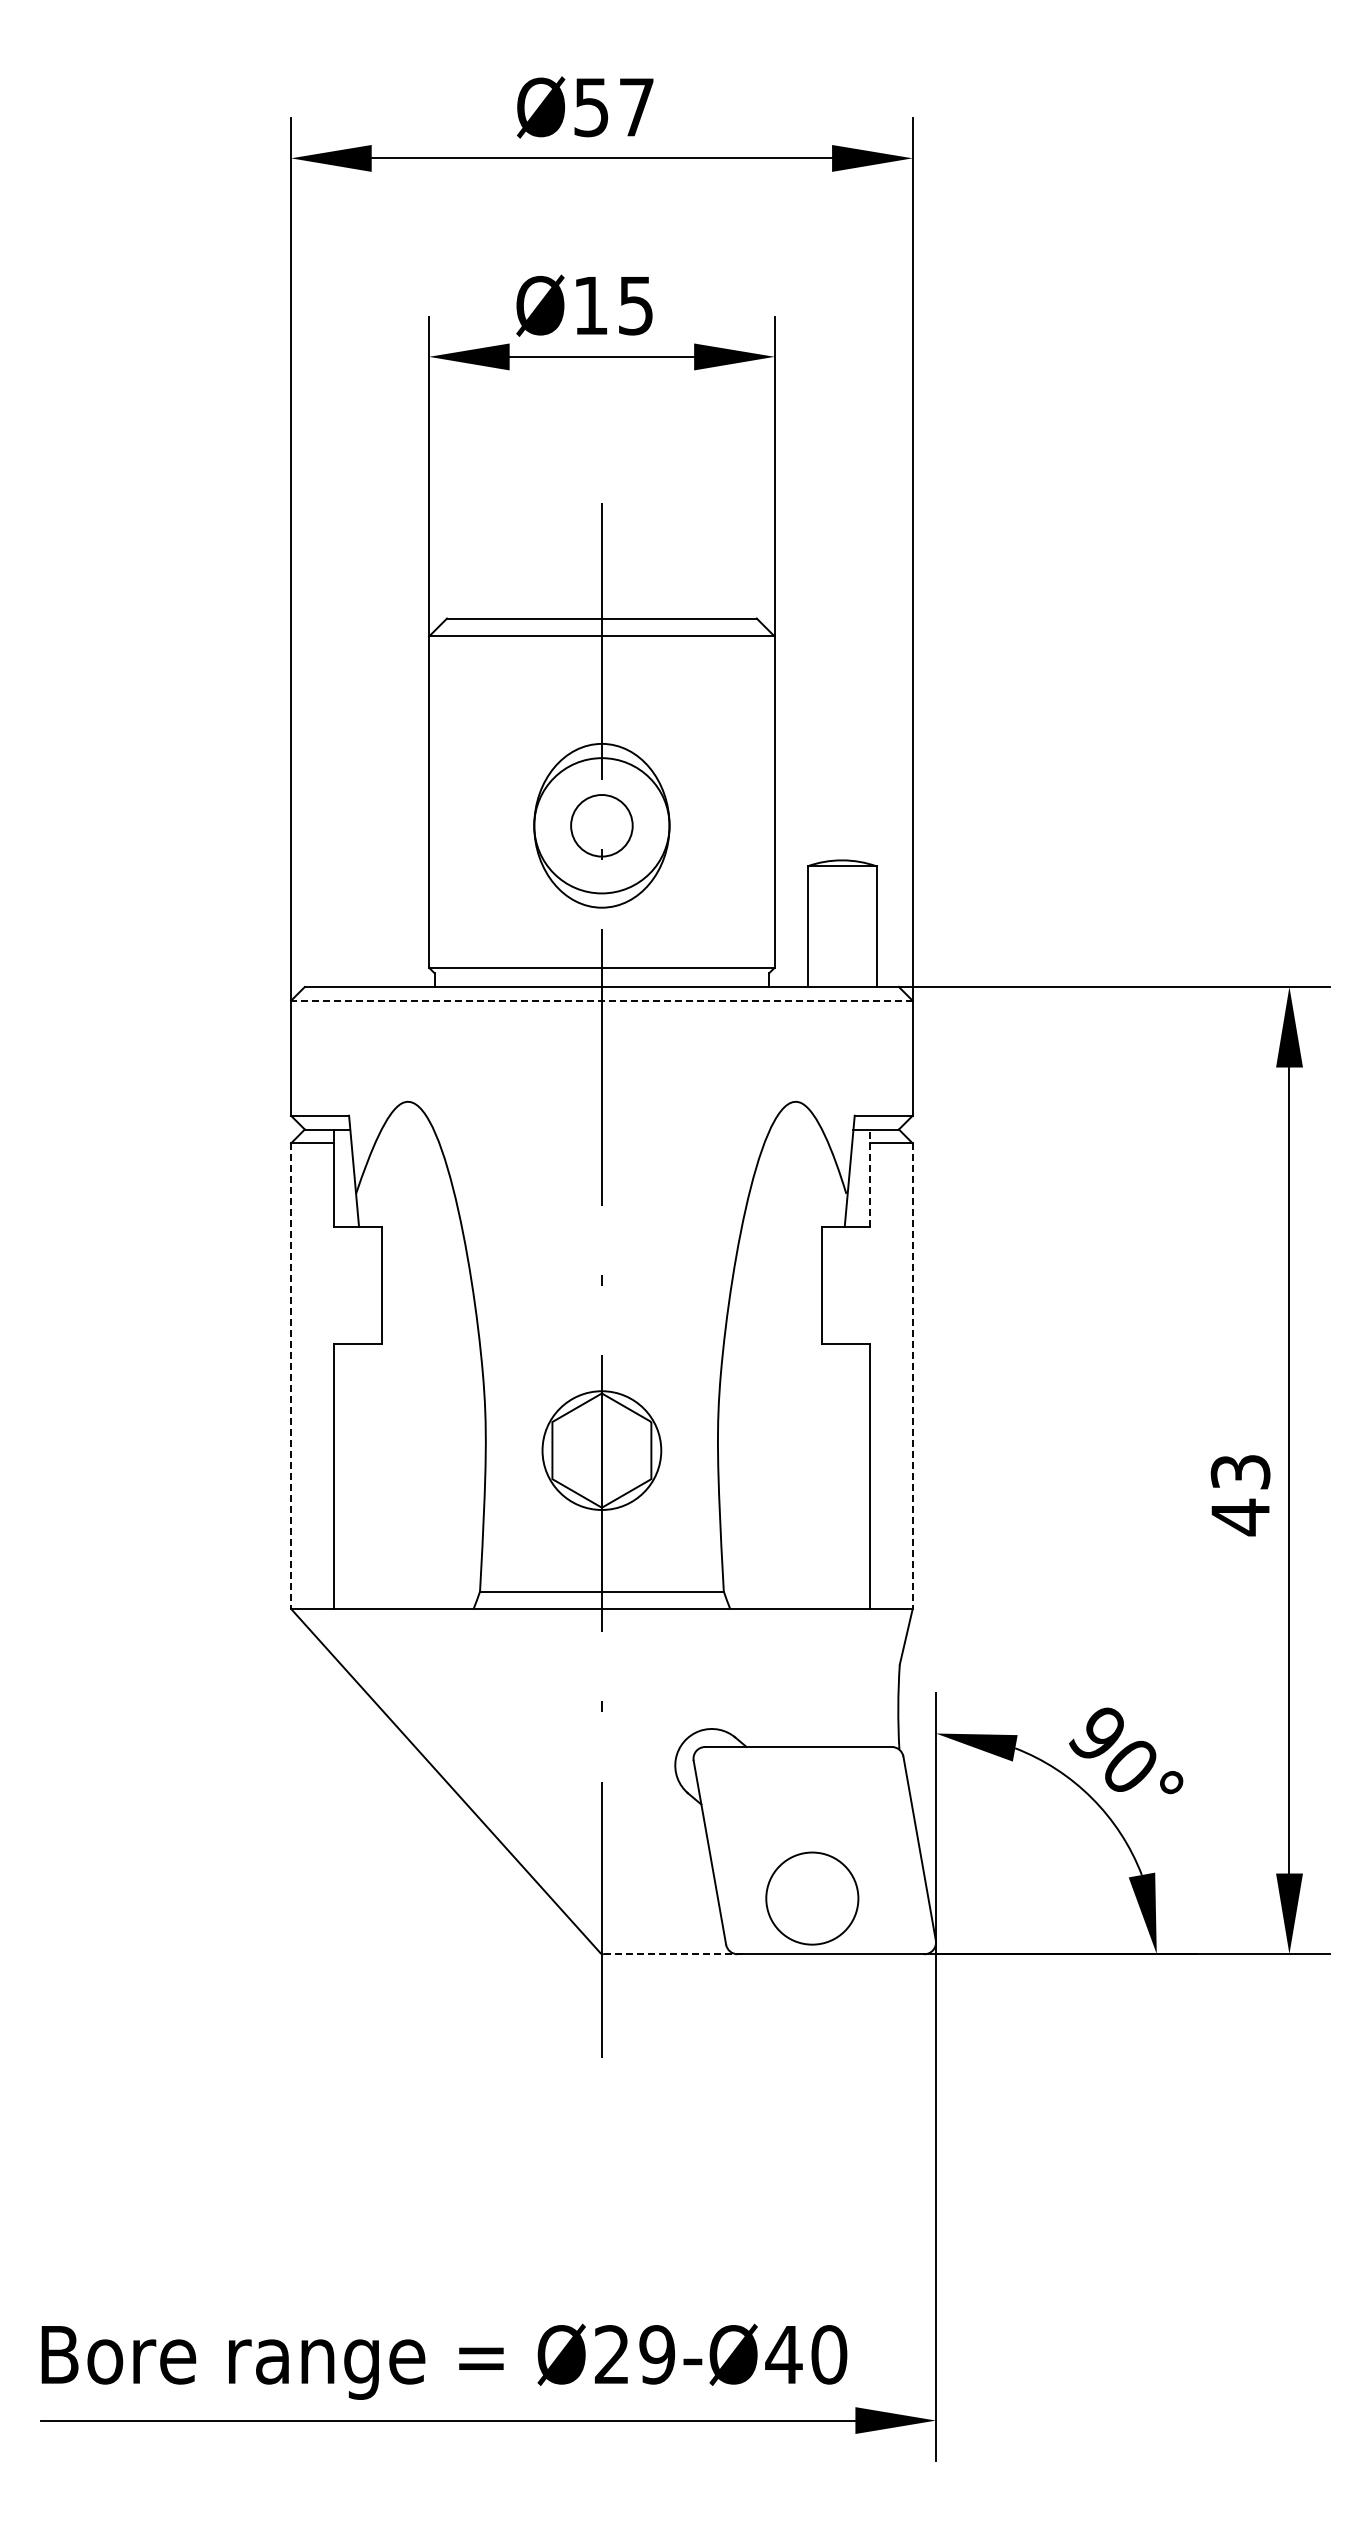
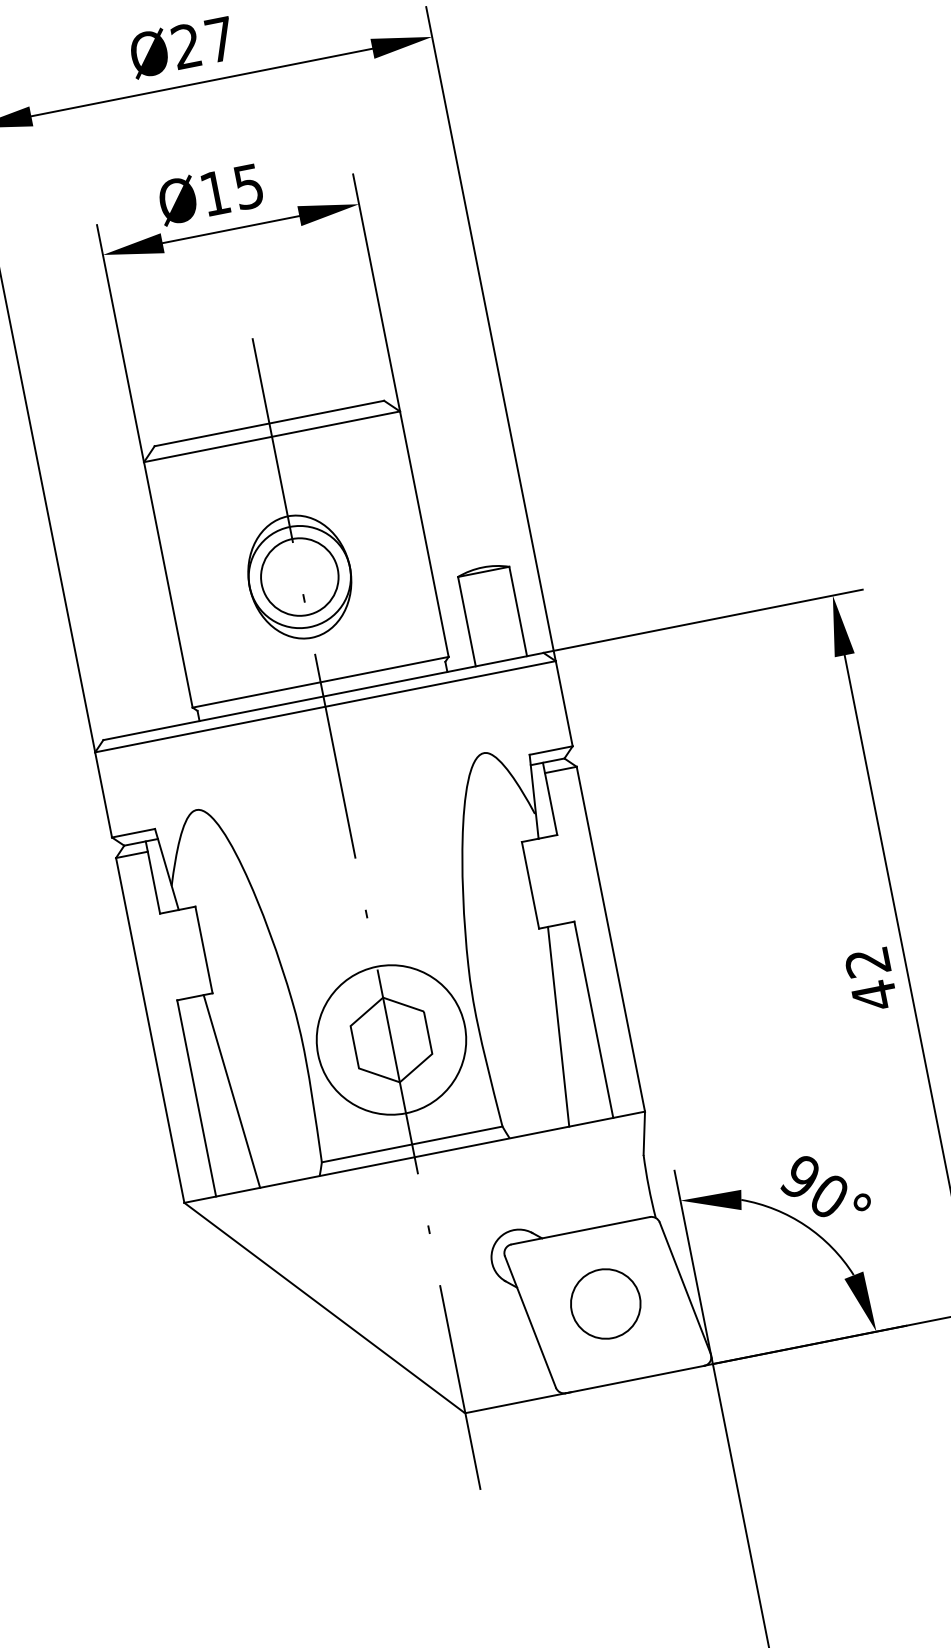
text: (591, 107) -> (186, 46), Ø57 -> Ø27
circle: (601, 825) -> (299, 576), size x1.67
line: (601, 1000) -> (325, 706), dashed -> solid
line: (869, 1178) -> (549, 799), dashed -> solid
line: (291, 1376) -> (150, 1030), dashed -> solid
line: (912, 1376) -> (610, 939), dashed -> solid
circle: (601, 1450) -> (391, 1039), size x1.67
text: (1240, 1472) -> (867, 962), 43 -> 42
line: (381, 1475) -> (231, 1090), added
line: (822, 1475) -> (558, 1026), added
circle: (812, 1898) -> (605, 1303), moved
line: (674, 1954) -> (519, 1402), dashed -> solid

